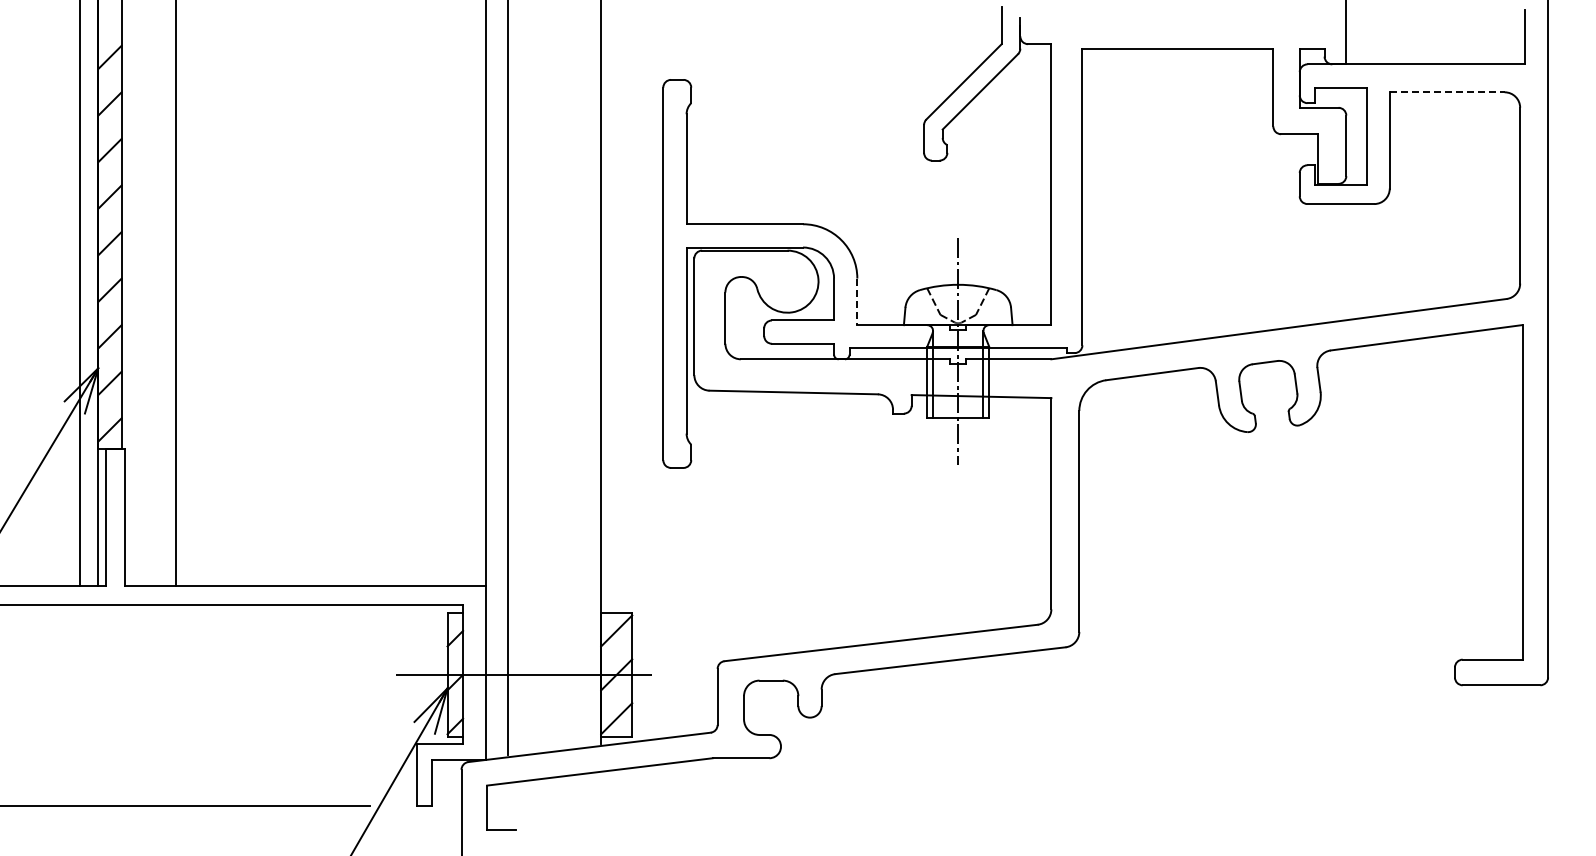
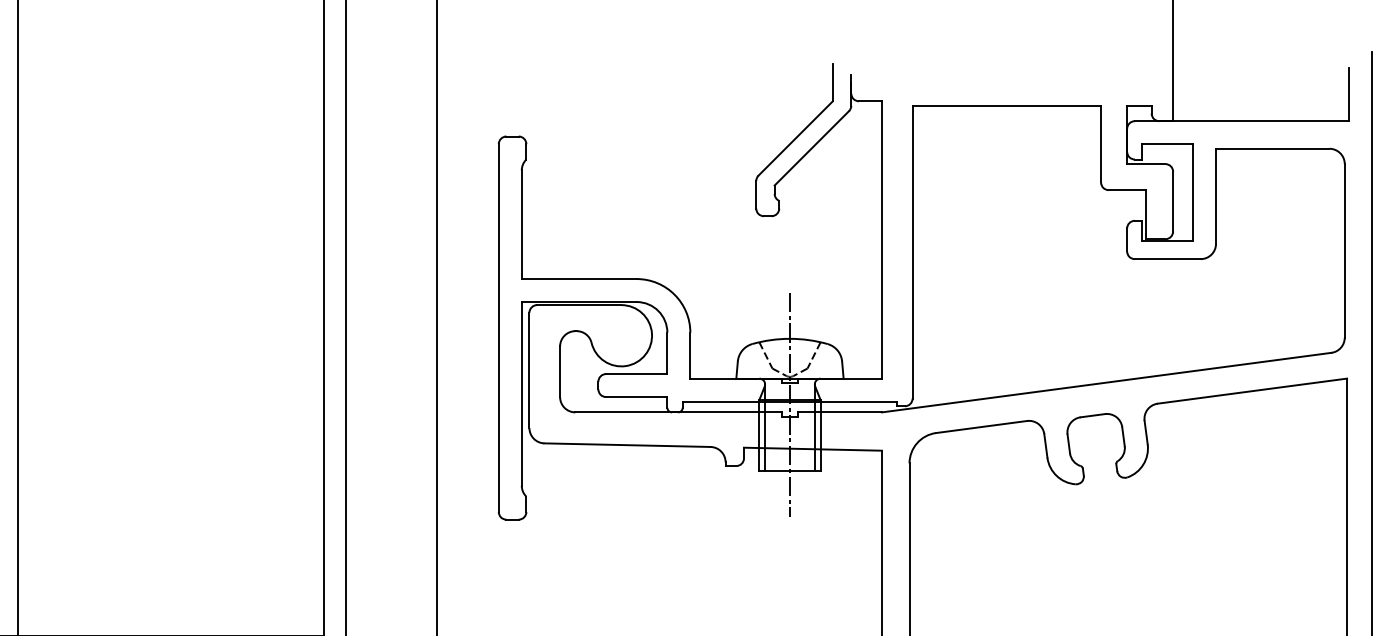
line: (1447, 92) -> (1273, 148), dashed -> solid
line: (857, 302) -> (690, 356), dashed -> solid

